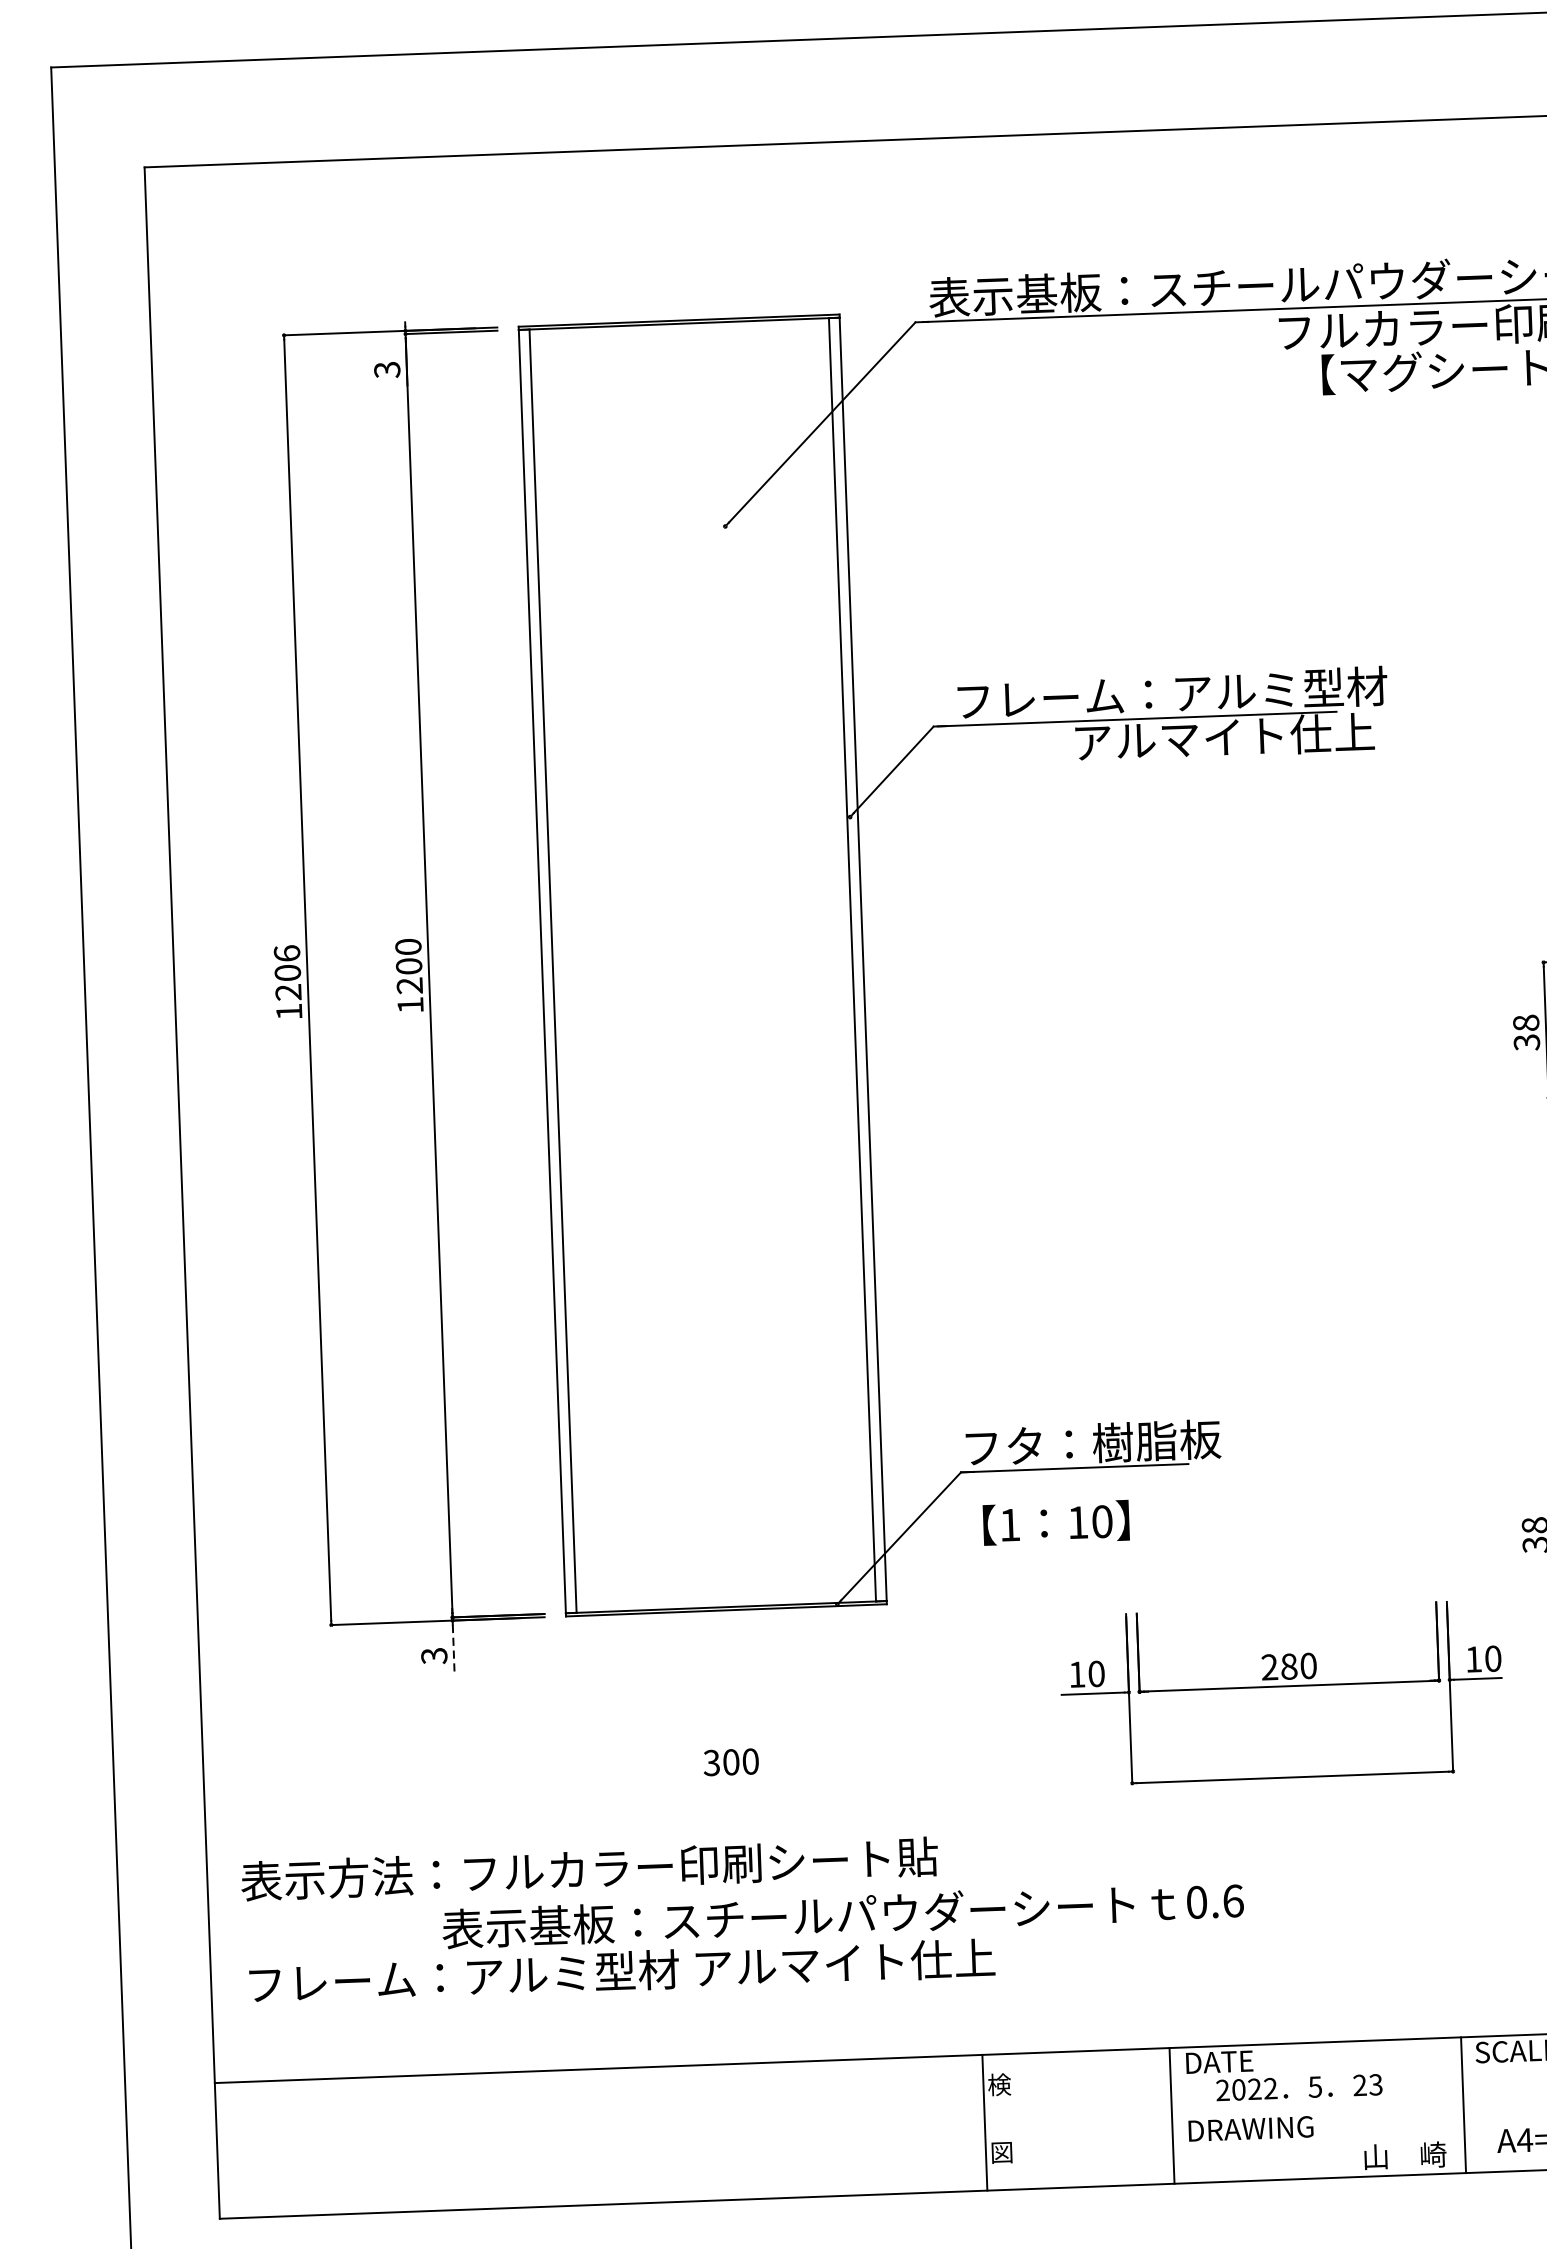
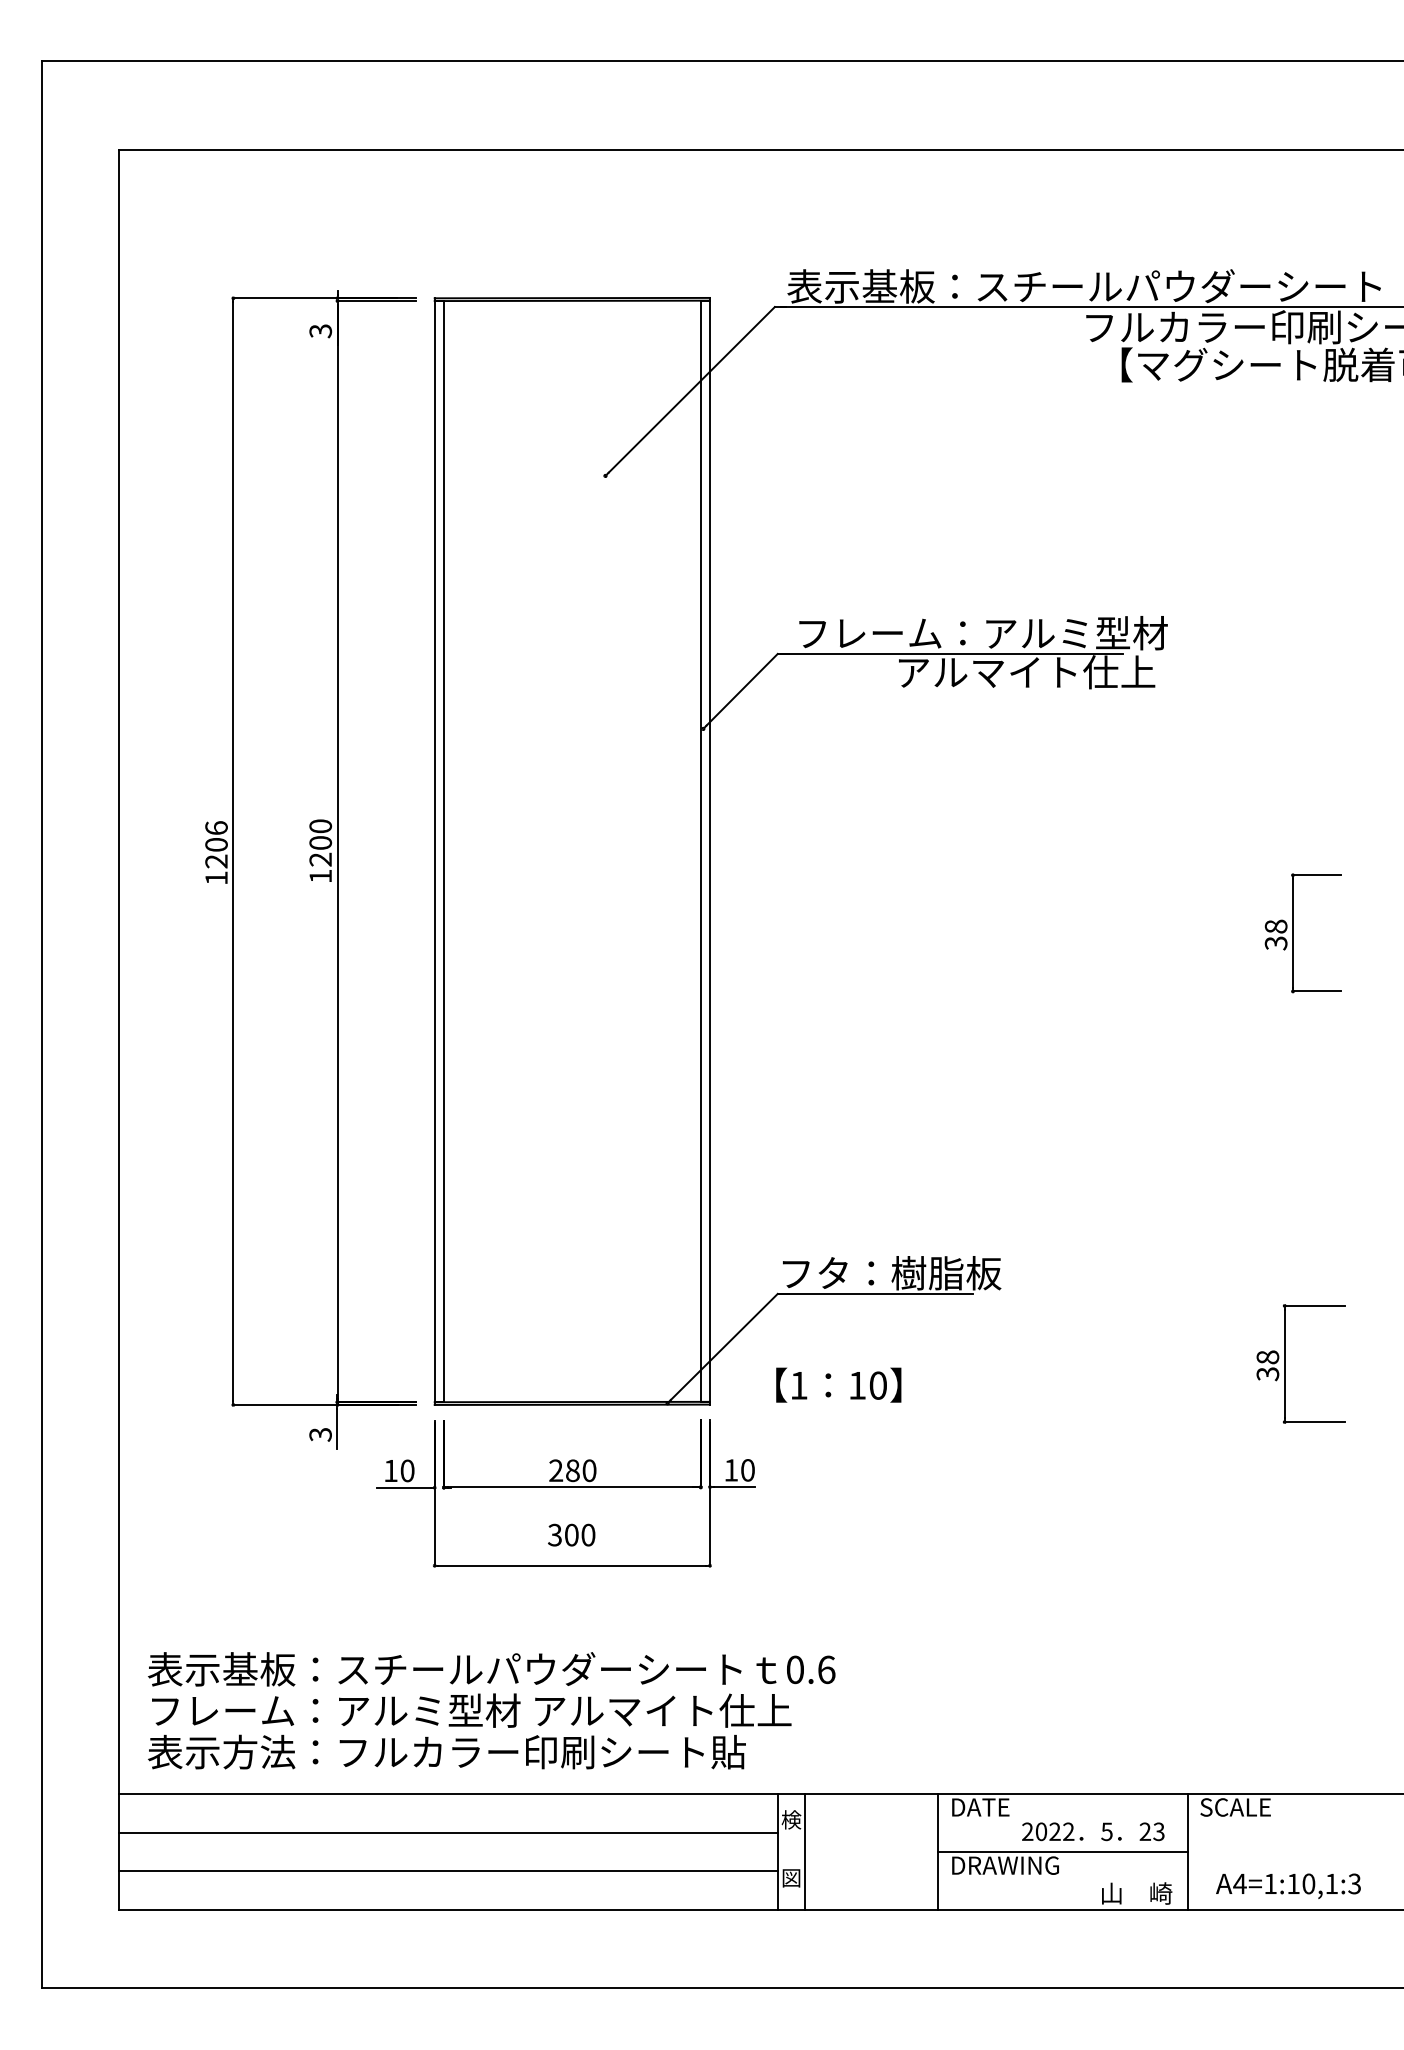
text: (1055, 1522) -> (838, 1384), moved
line: (453, 1649) -> (337, 1429), dashed -> solid
part: (1281, 1693) -> (565, 1493), moved
text: (589, 1868) -> (446, 1751), moved
text: (842, 1915) -> (491, 1669), moved
text: (1299, 2087) -> (1093, 1831), moved
line: (1317, 2109) -> (1063, 1851), added
line: (600, 2114) -> (448, 1832), added
line: (1017, 2121) -> (805, 1851), added
line: (602, 2159) -> (448, 1871), added

